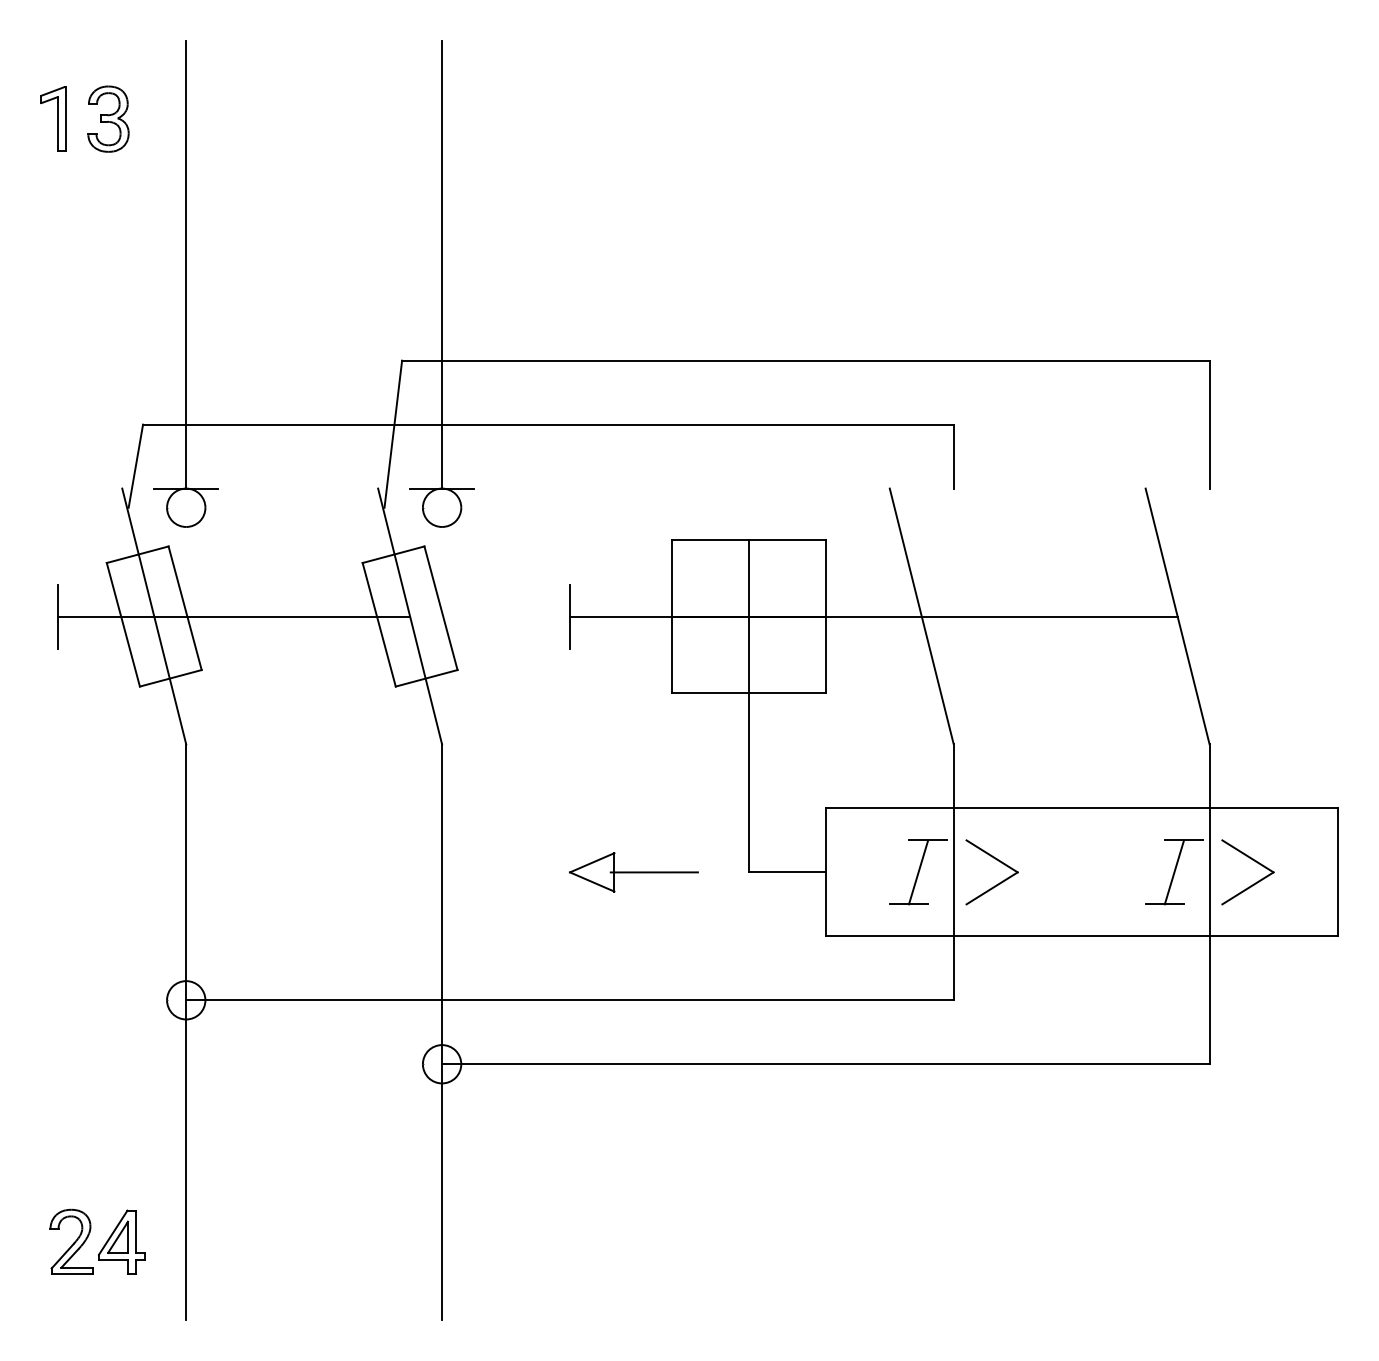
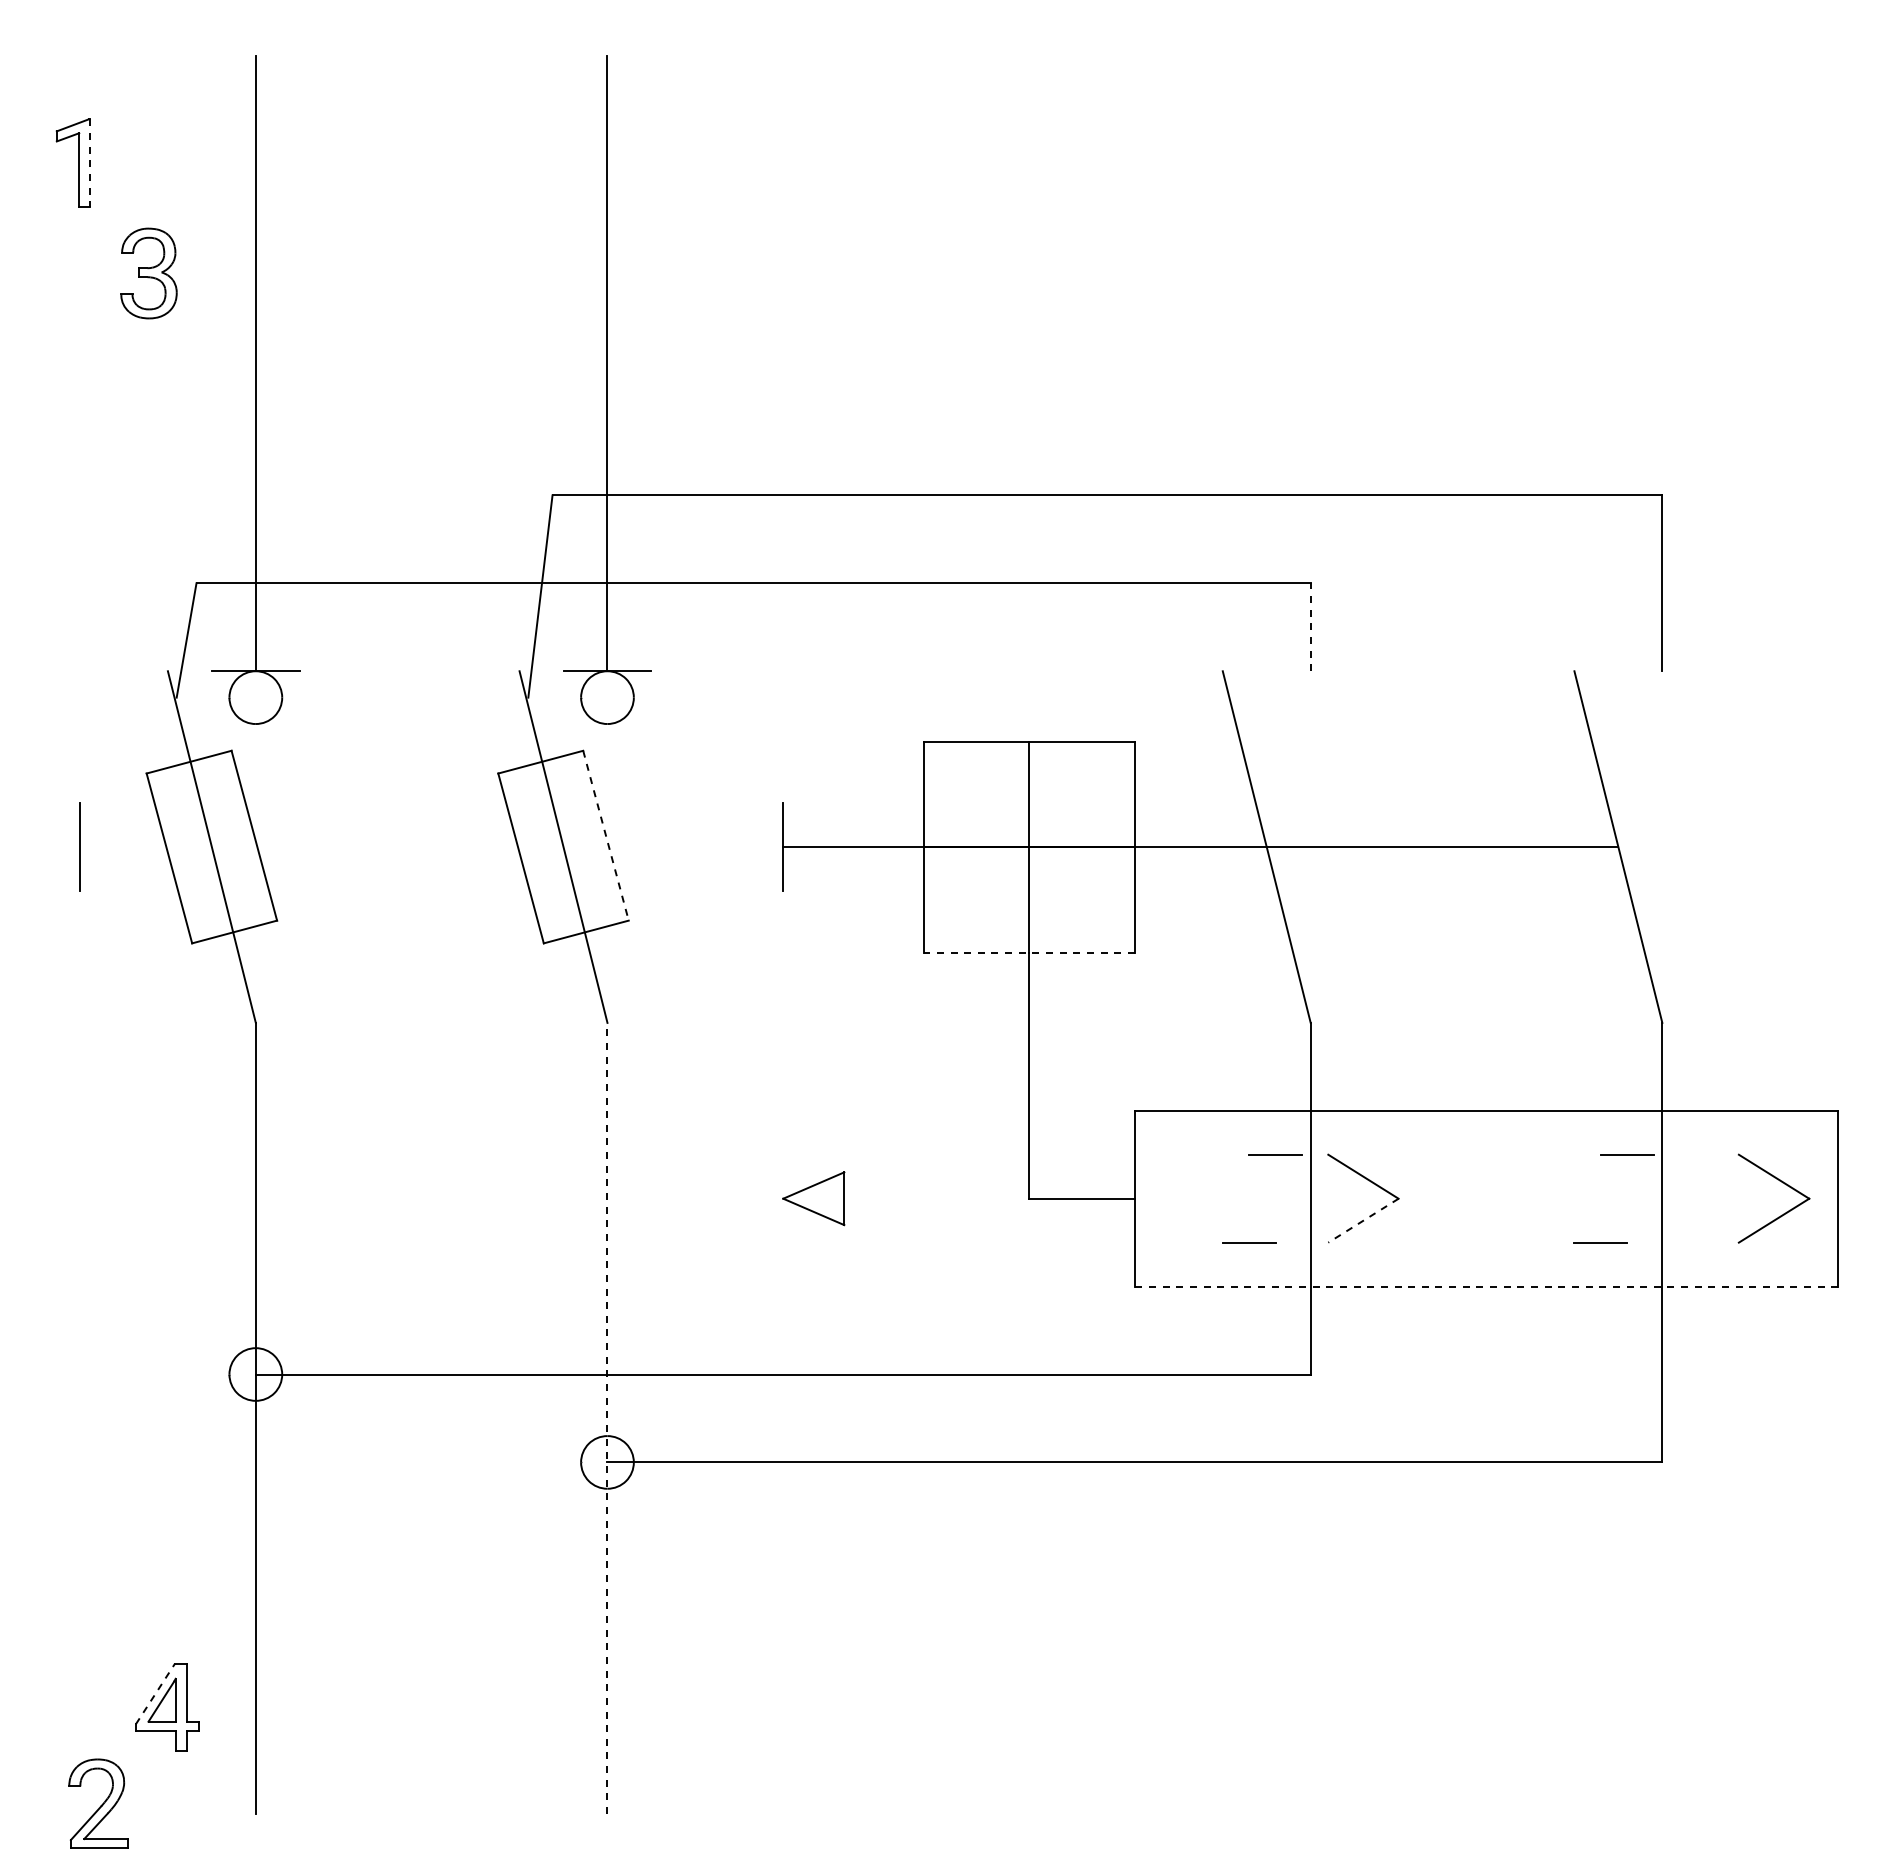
line: (65, 119) -> (90, 163), solid -> dashed
part: (108, 119) -> (148, 273), moved
line: (953, 456) -> (1310, 627), solid -> dashed
line: (440, 608) -> (605, 835), solid -> dashed
line: (234, 616) -> (321, 847), removed
line: (748, 693) -> (1028, 952), solid -> dashed
part: (1254, 861) -> (1782, 1183), moved
line: (654, 872) -> (899, 1198), removed
line: (918, 872) -> (1262, 1198), removed
line: (1174, 872) -> (1613, 1198), removed
line: (992, 888) -> (1363, 1220), solid -> dashed
line: (1081, 936) -> (1486, 1286), solid -> dashed
line: (442, 1032) -> (607, 1418), solid -> dashed
line: (113, 1232) -> (155, 1693), solid -> dashed
part: (71, 1241) -> (98, 1803), moved

